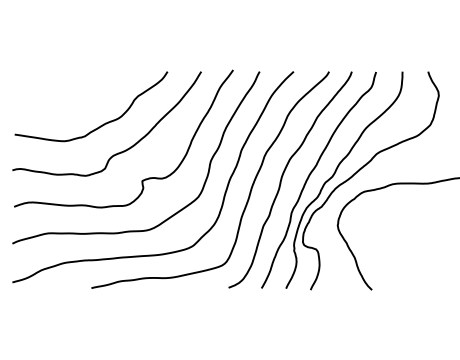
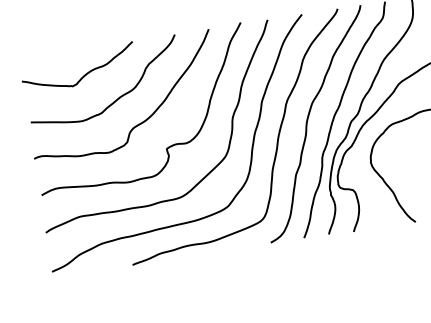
curve: (73, 96) -> (83, 74), added

